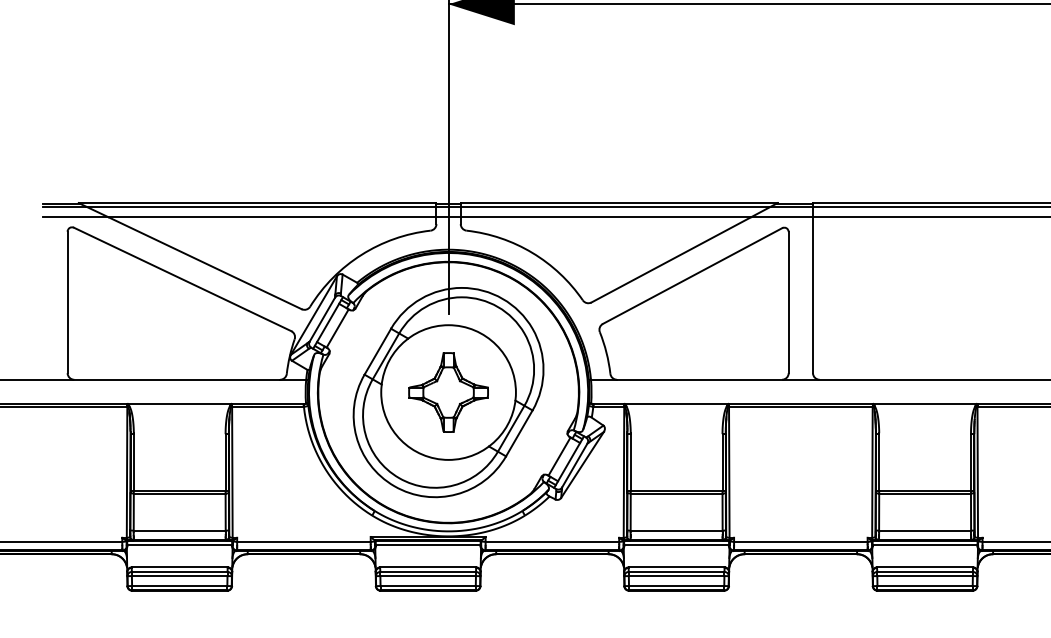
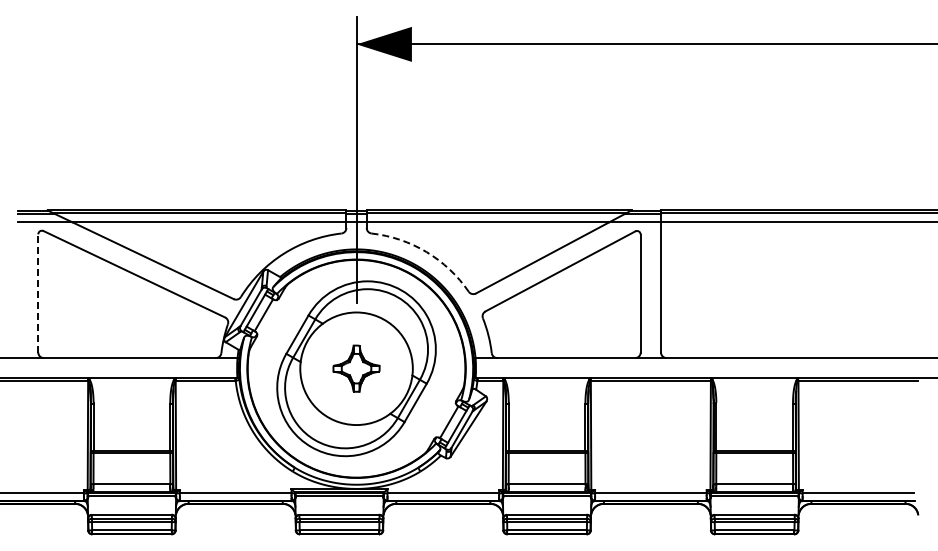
arc: (532, 253) -> (426, 252), solid -> dashed
line: (67, 301) -> (38, 292), solid -> dashed
part: (448, 392) -> (356, 368), size x0.7

